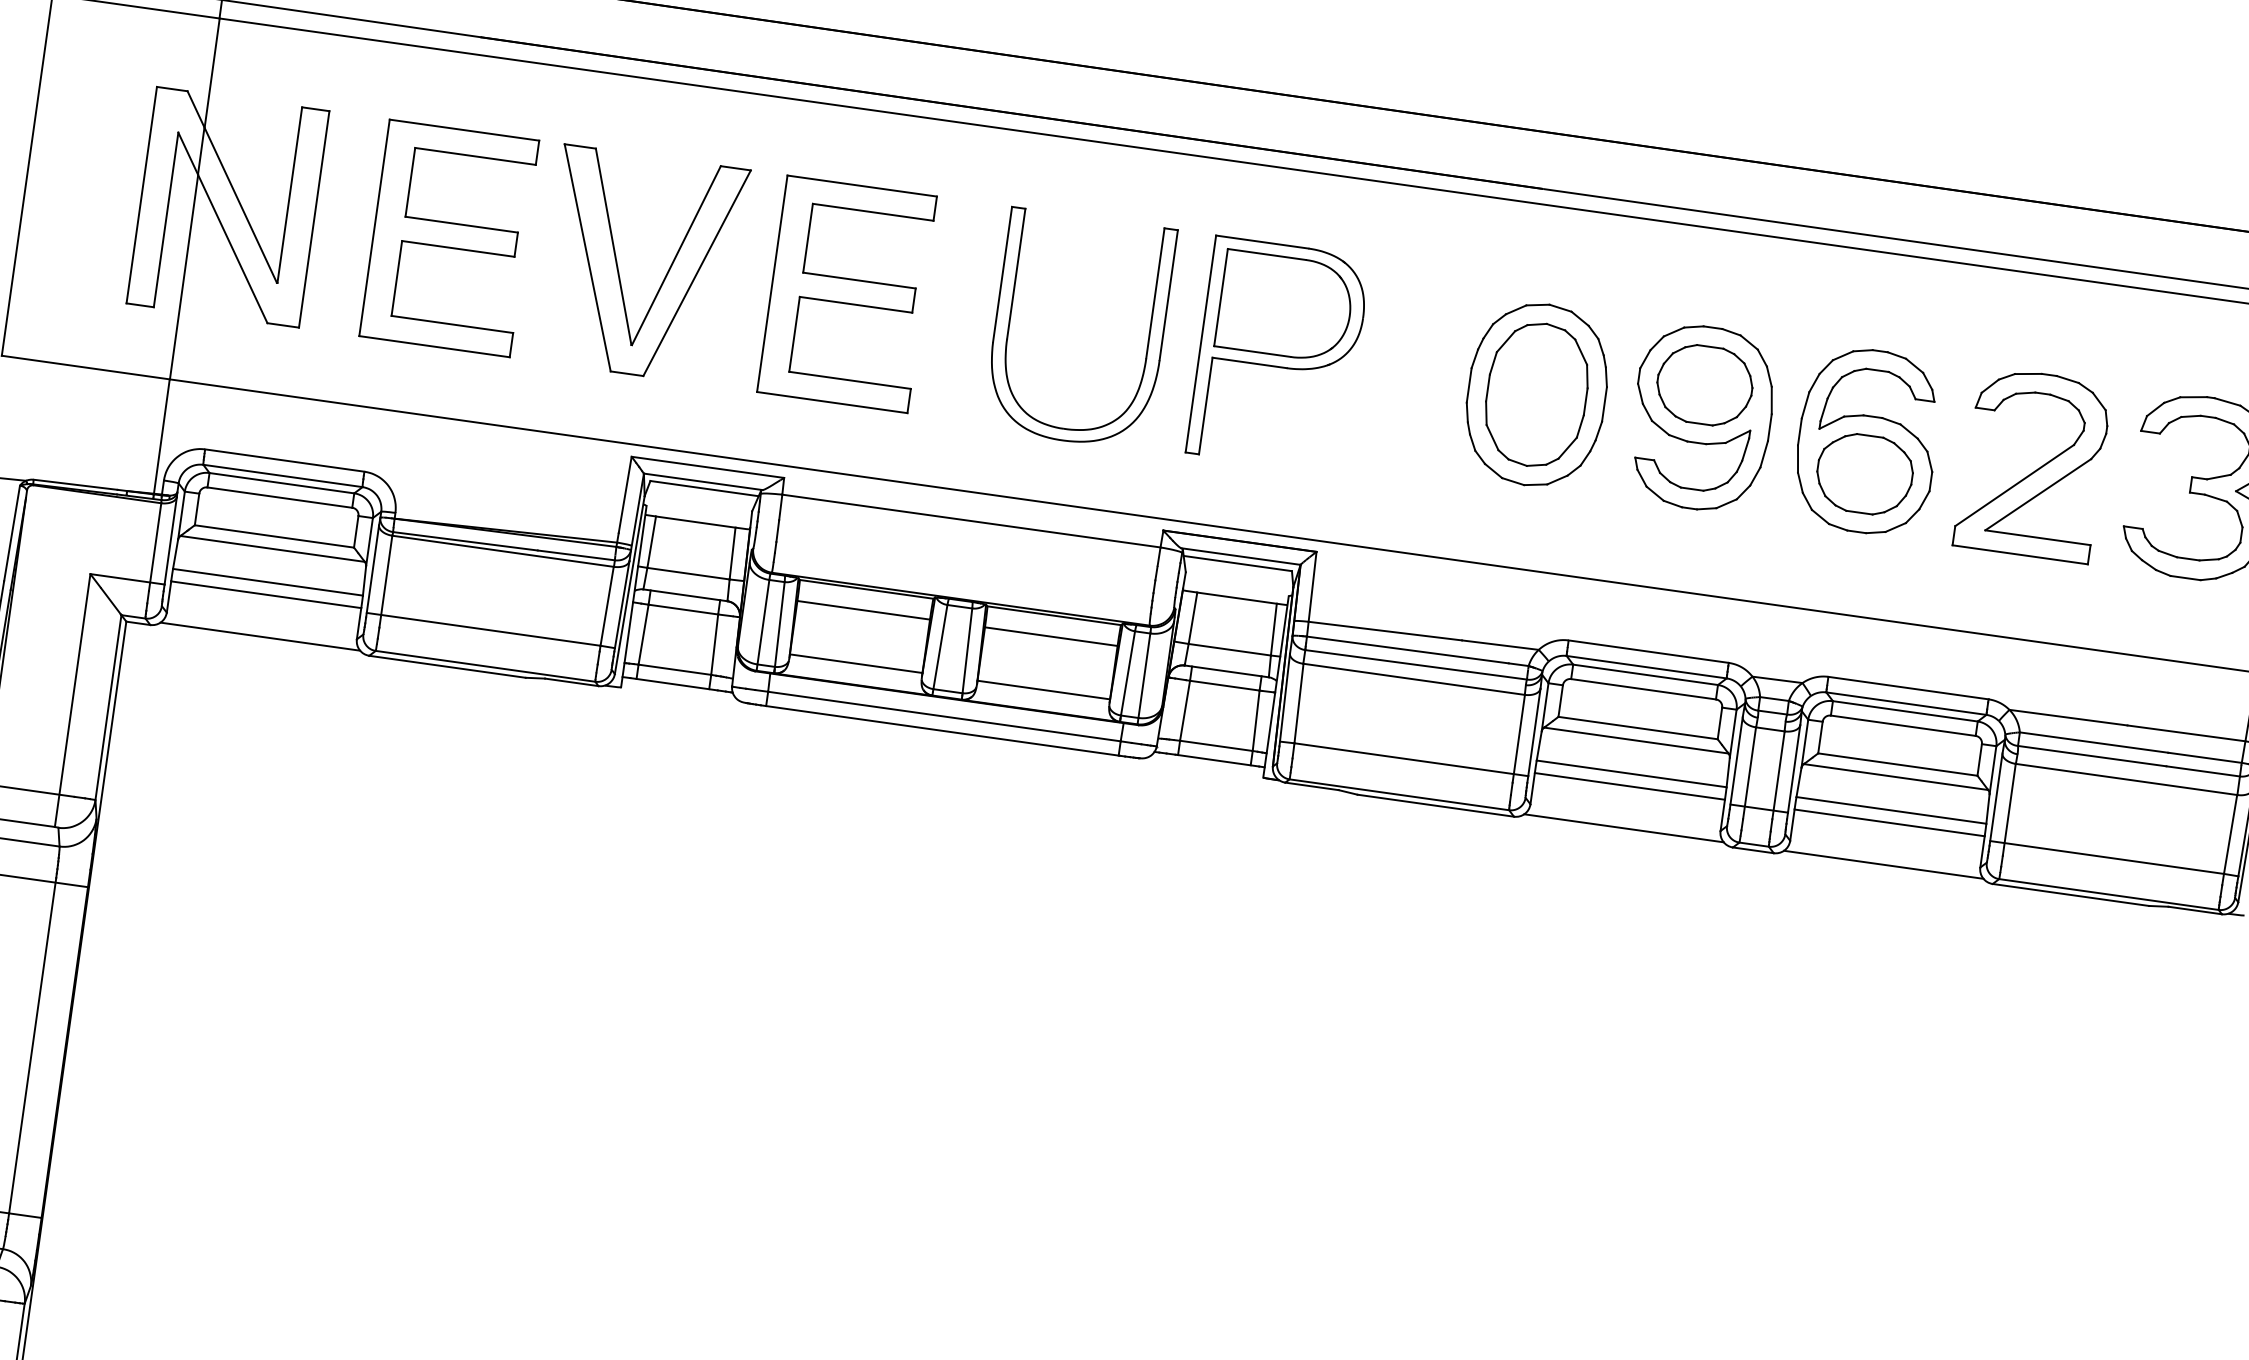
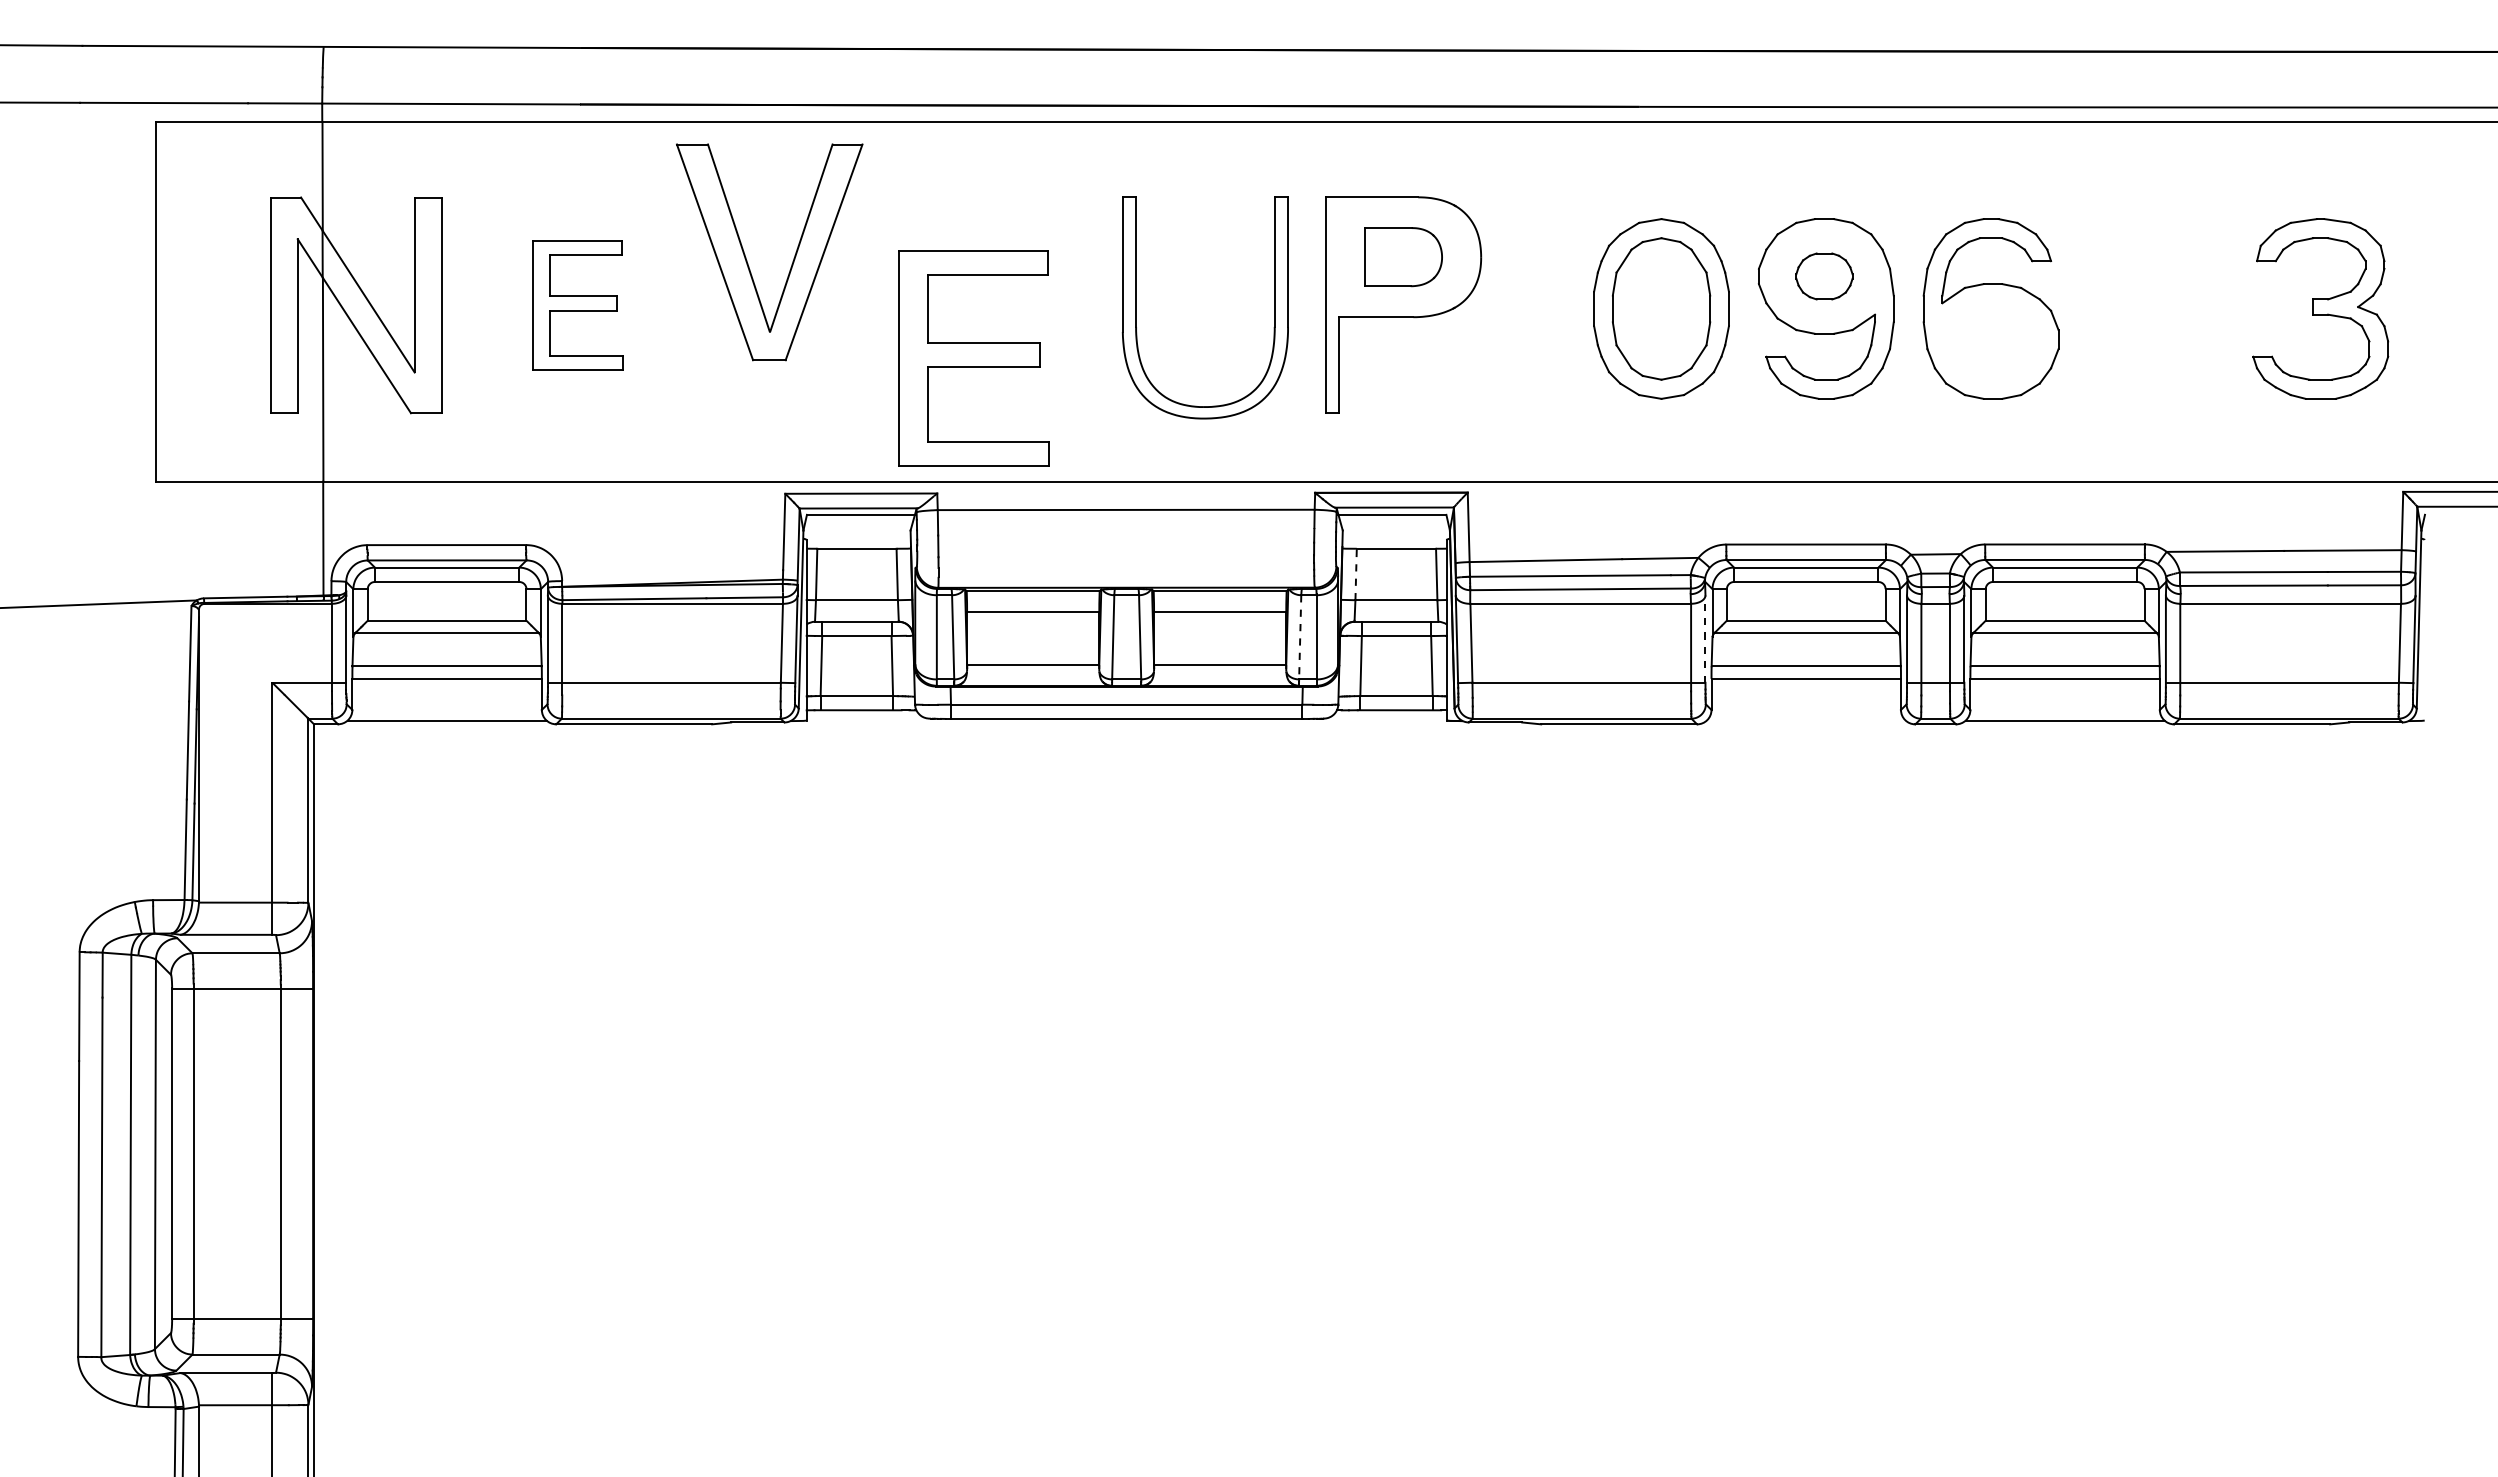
part: (449, 238) -> (577, 305), size x0.6
part: (619, 270) -> (747, 260), moved
part: (847, 294) -> (973, 358), moved
part: (1285, 305) -> (1403, 256), size x0.6
part: (1704, 385) -> (1824, 276), size x0.6
part: (2037, 468) -> (2160, 312), removed
part: (1864, 474) -> (1992, 341), removed
line: (1193, 618) -> (1356, 574), solid -> dashed
line: (1128, 673) -> (1300, 637), solid -> dashed
line: (1534, 732) -> (1705, 639), solid -> dashed
line: (1623, 828) -> (1805, 720), removed

